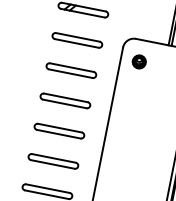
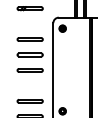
part: (76, 38) -> (29, 23), removed
part: (52, 160) -> (29, 85), removed

